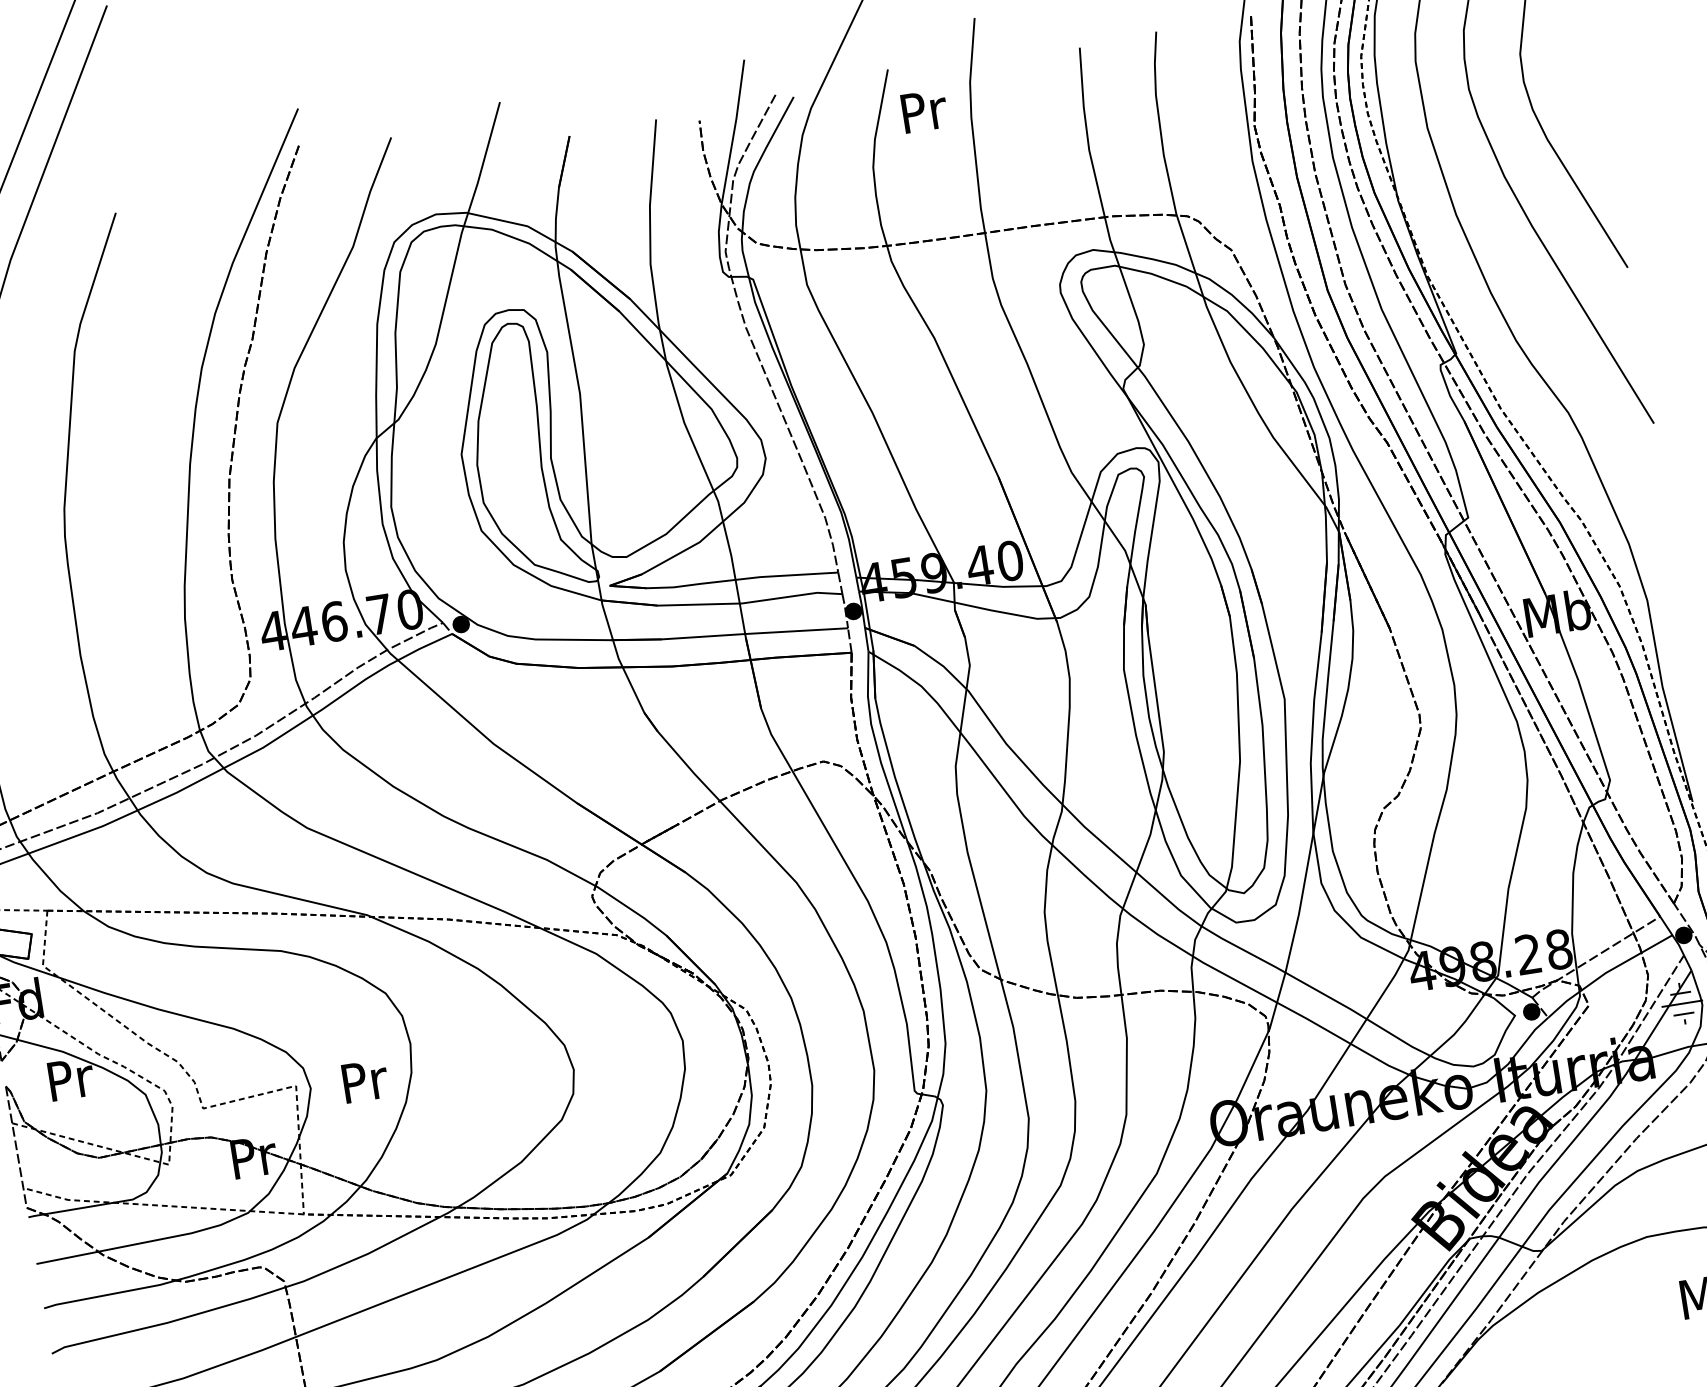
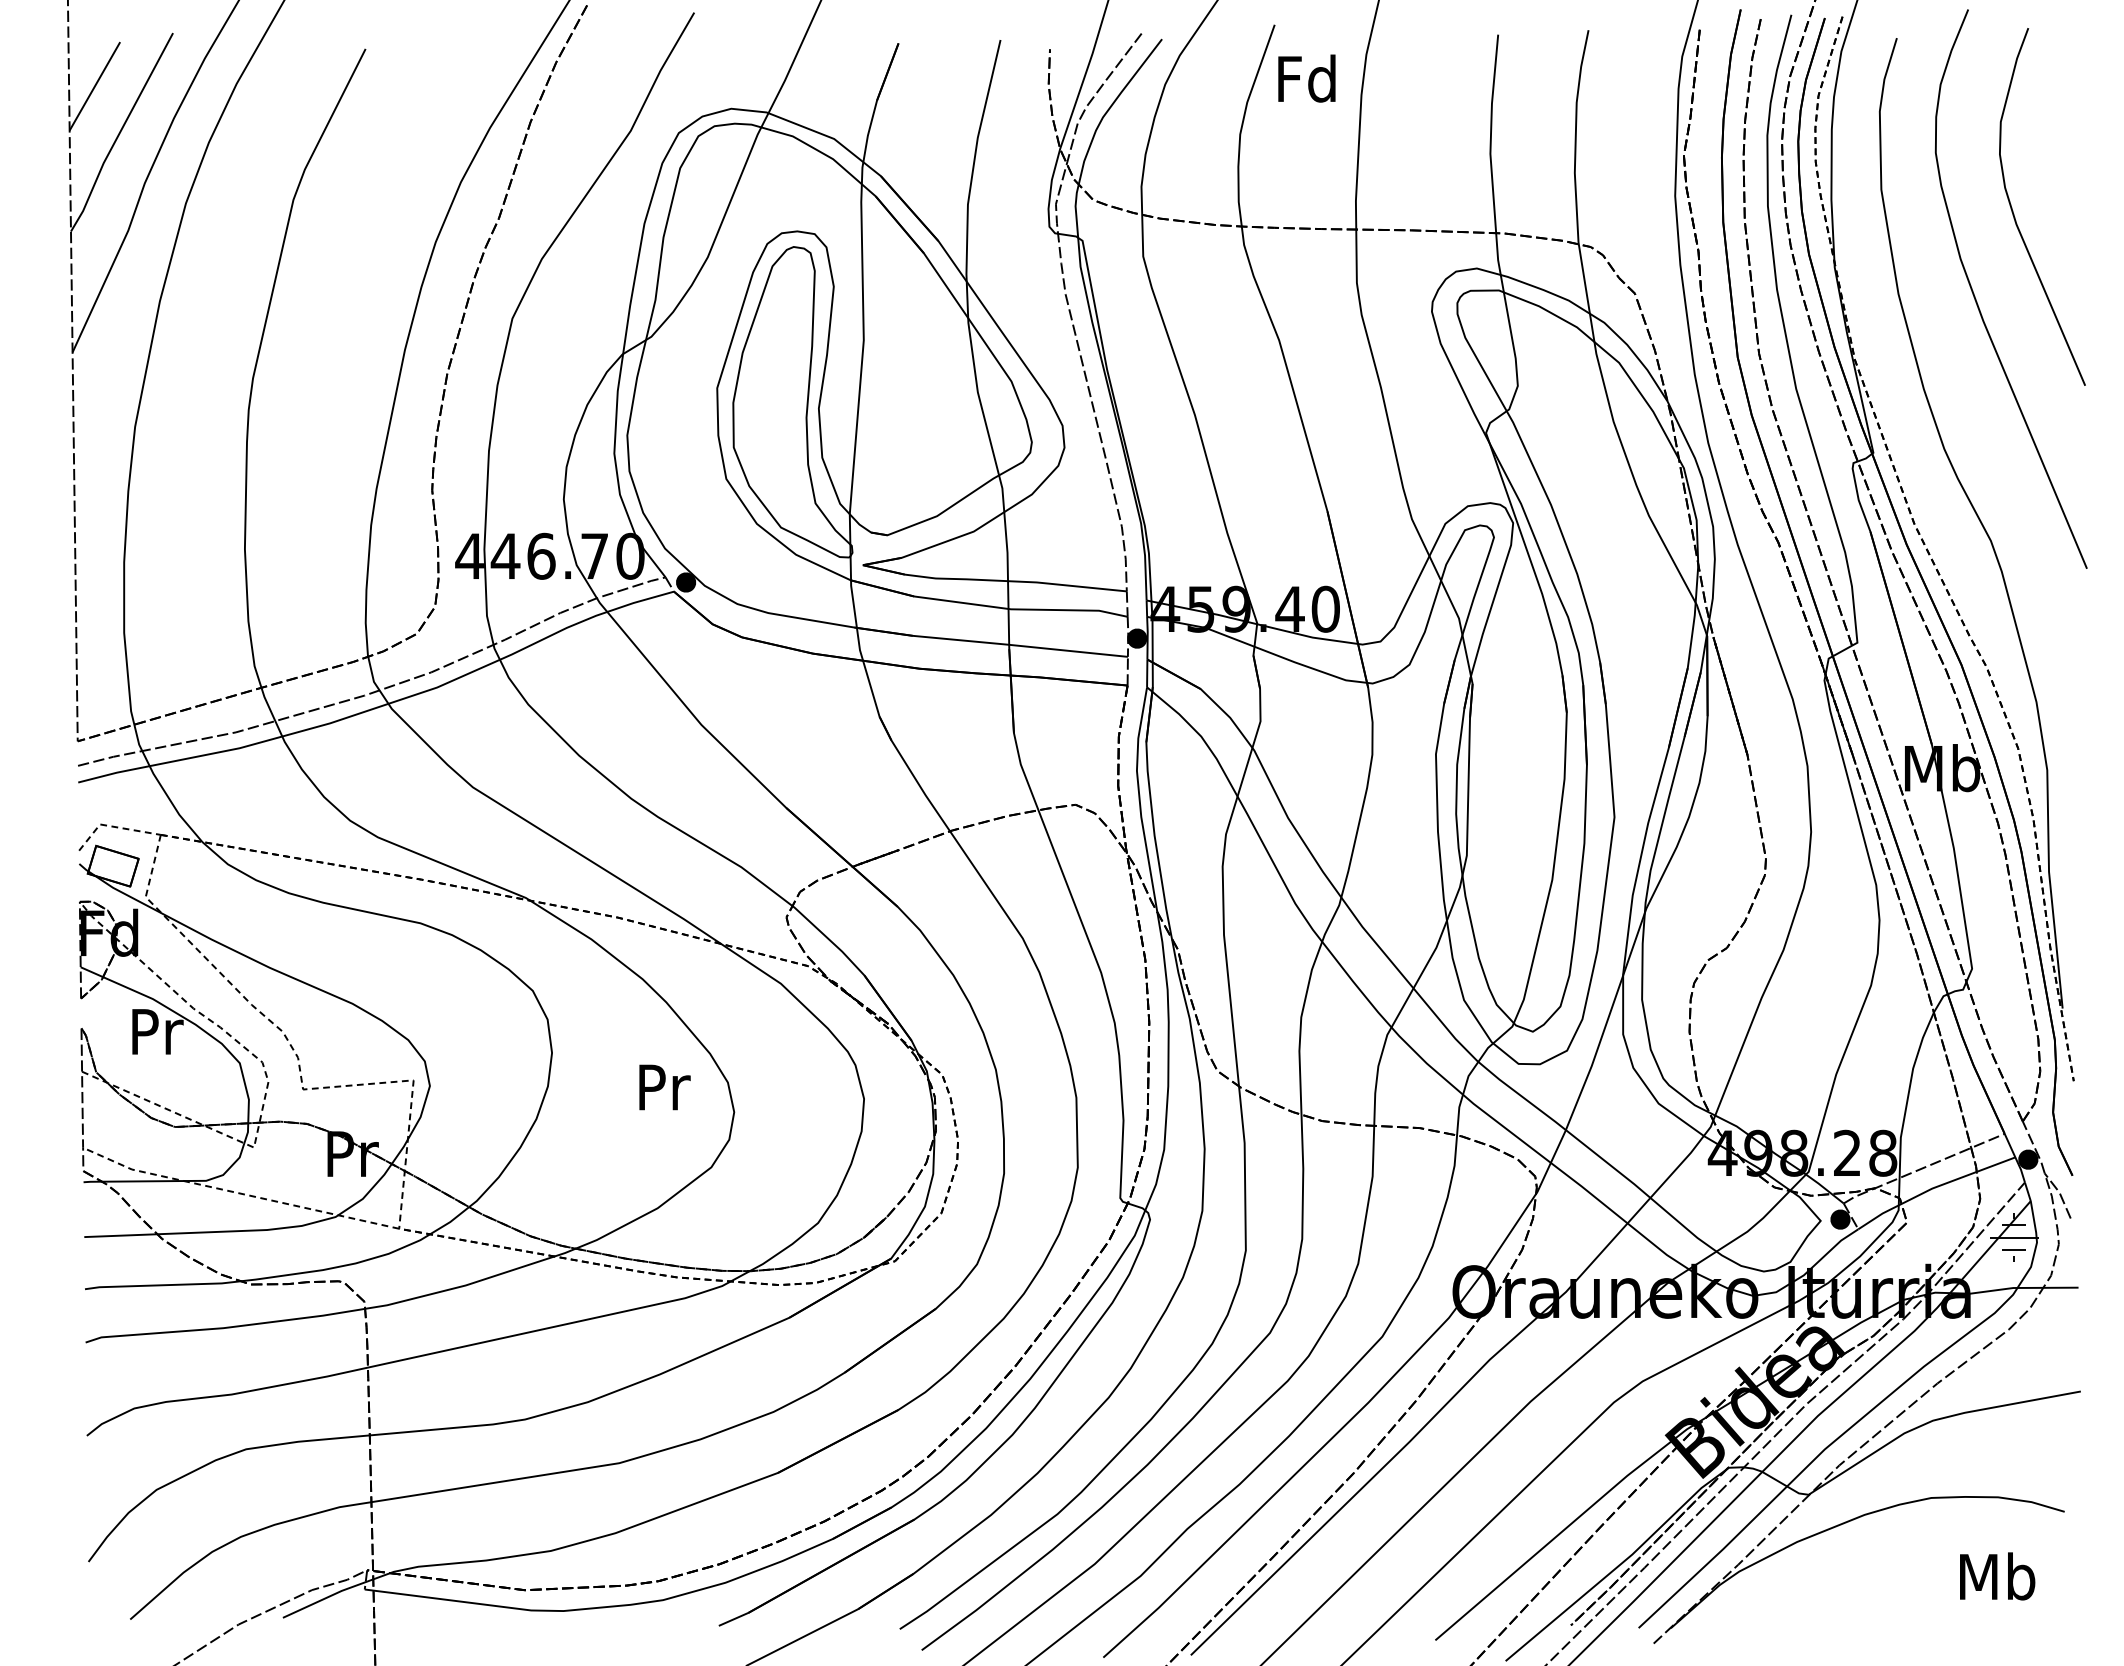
text: (922, 110) -> (1306, 78), Pr -> Fd
text: (365, 1081) -> (664, 1087), moved

